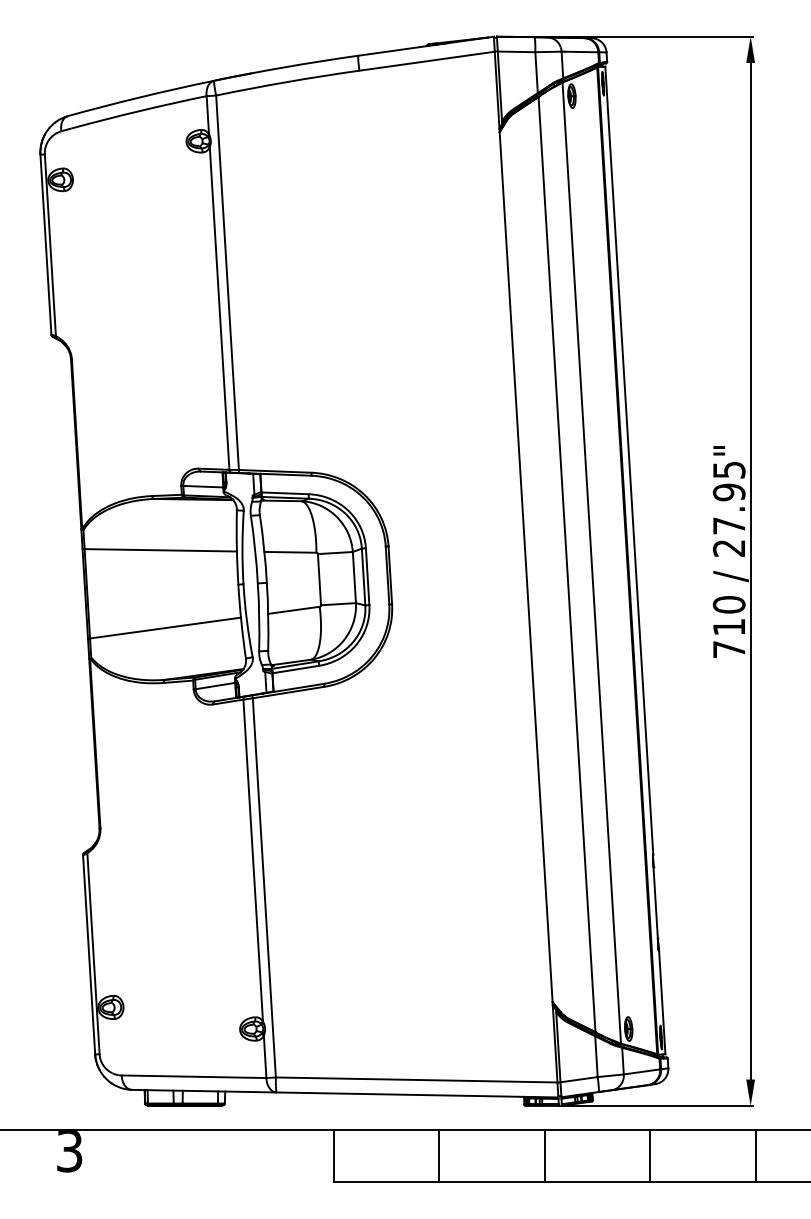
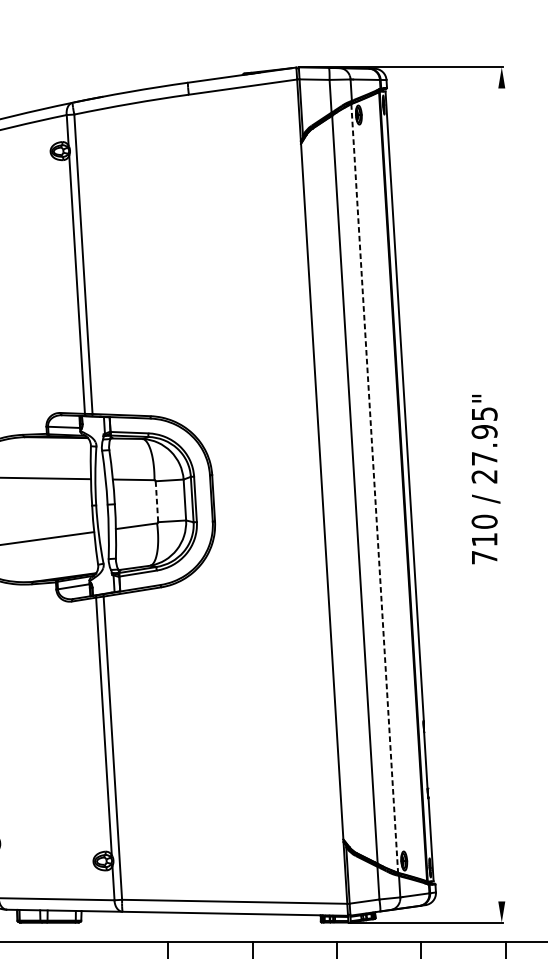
line: (591, 563) -> (374, 488), solid -> dashed
line: (750, 570) -> (501, 494), removed
line: (319, 579) -> (156, 501), solid -> dashed

